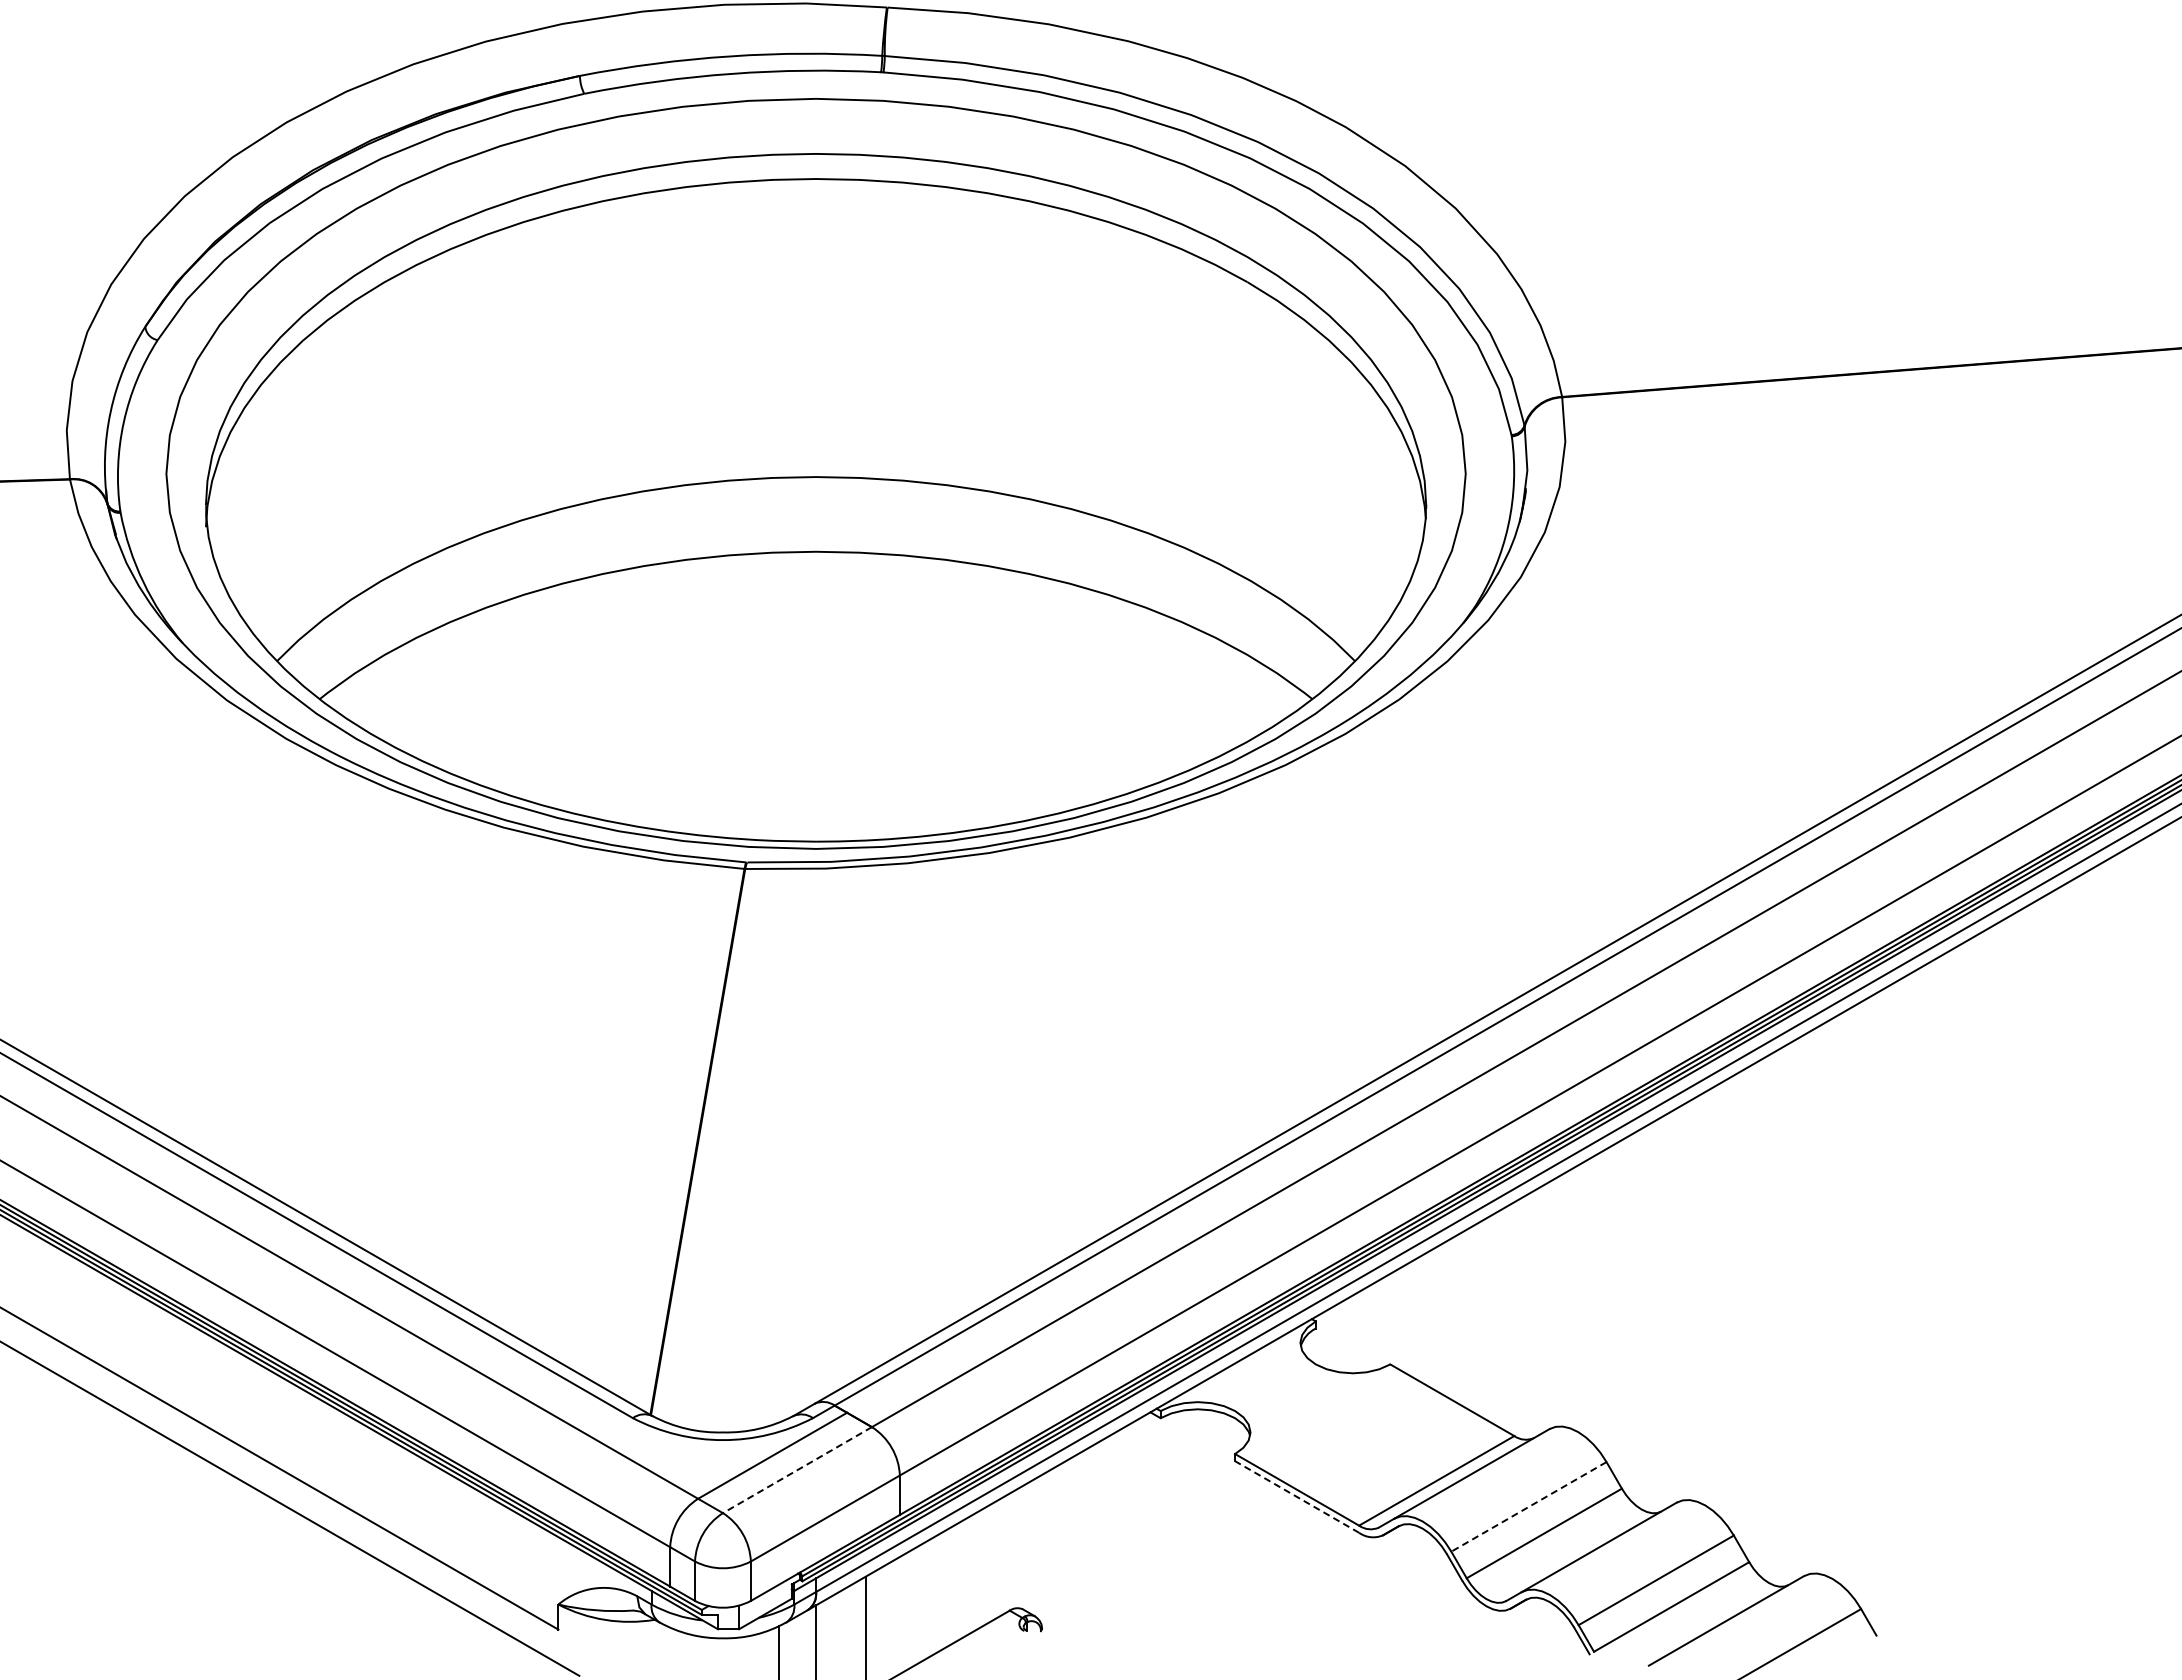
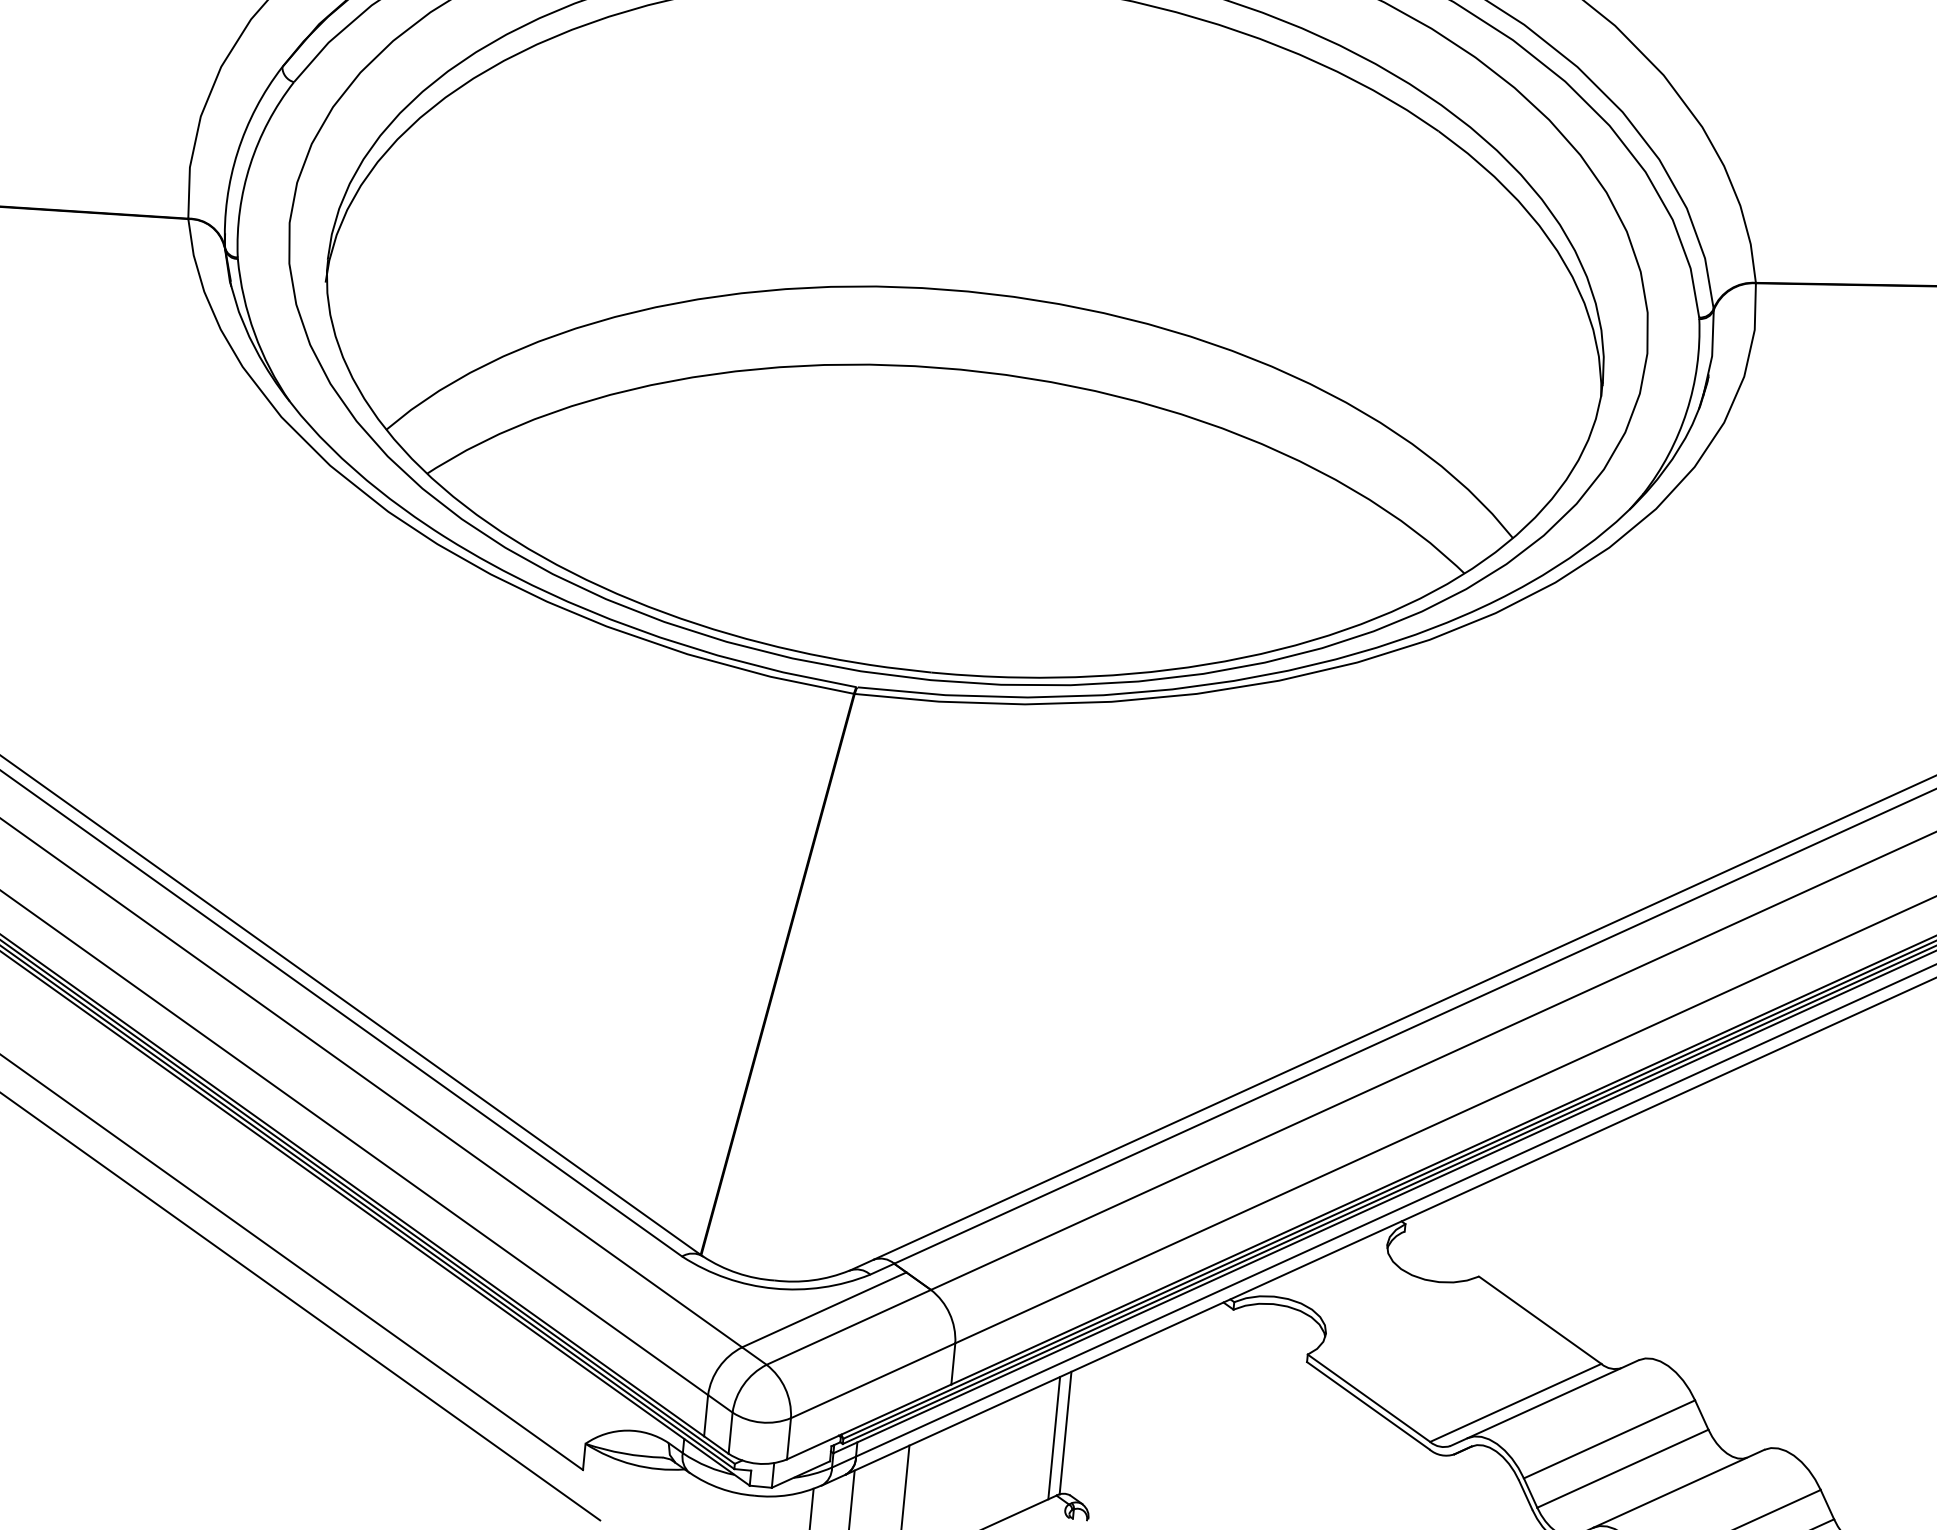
line: (797, 1470) -> (848, 1327), dashed -> solid
line: (1297, 1497) -> (1368, 1406), dashed -> solid
line: (1528, 1506) -> (1609, 1438), dashed -> solid
line: (1012, 1550) -> (1065, 1433), added
line: (1002, 1555) -> (1054, 1437), added

